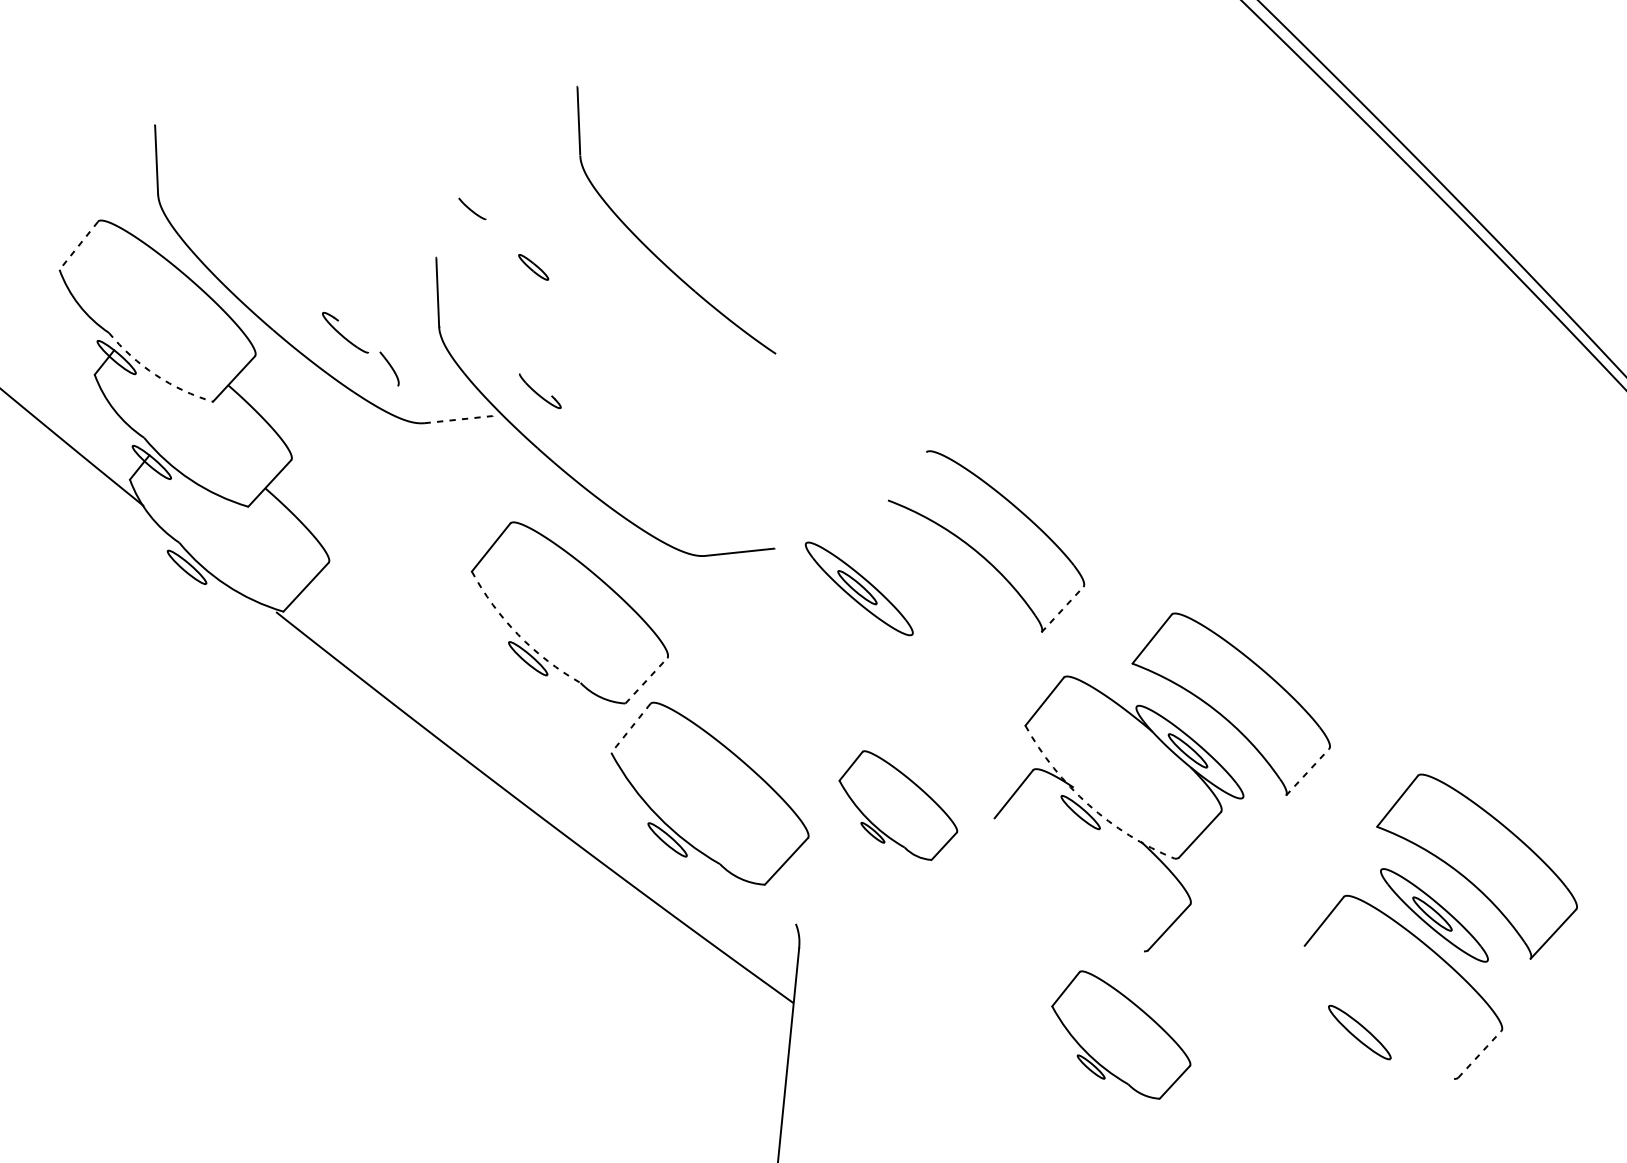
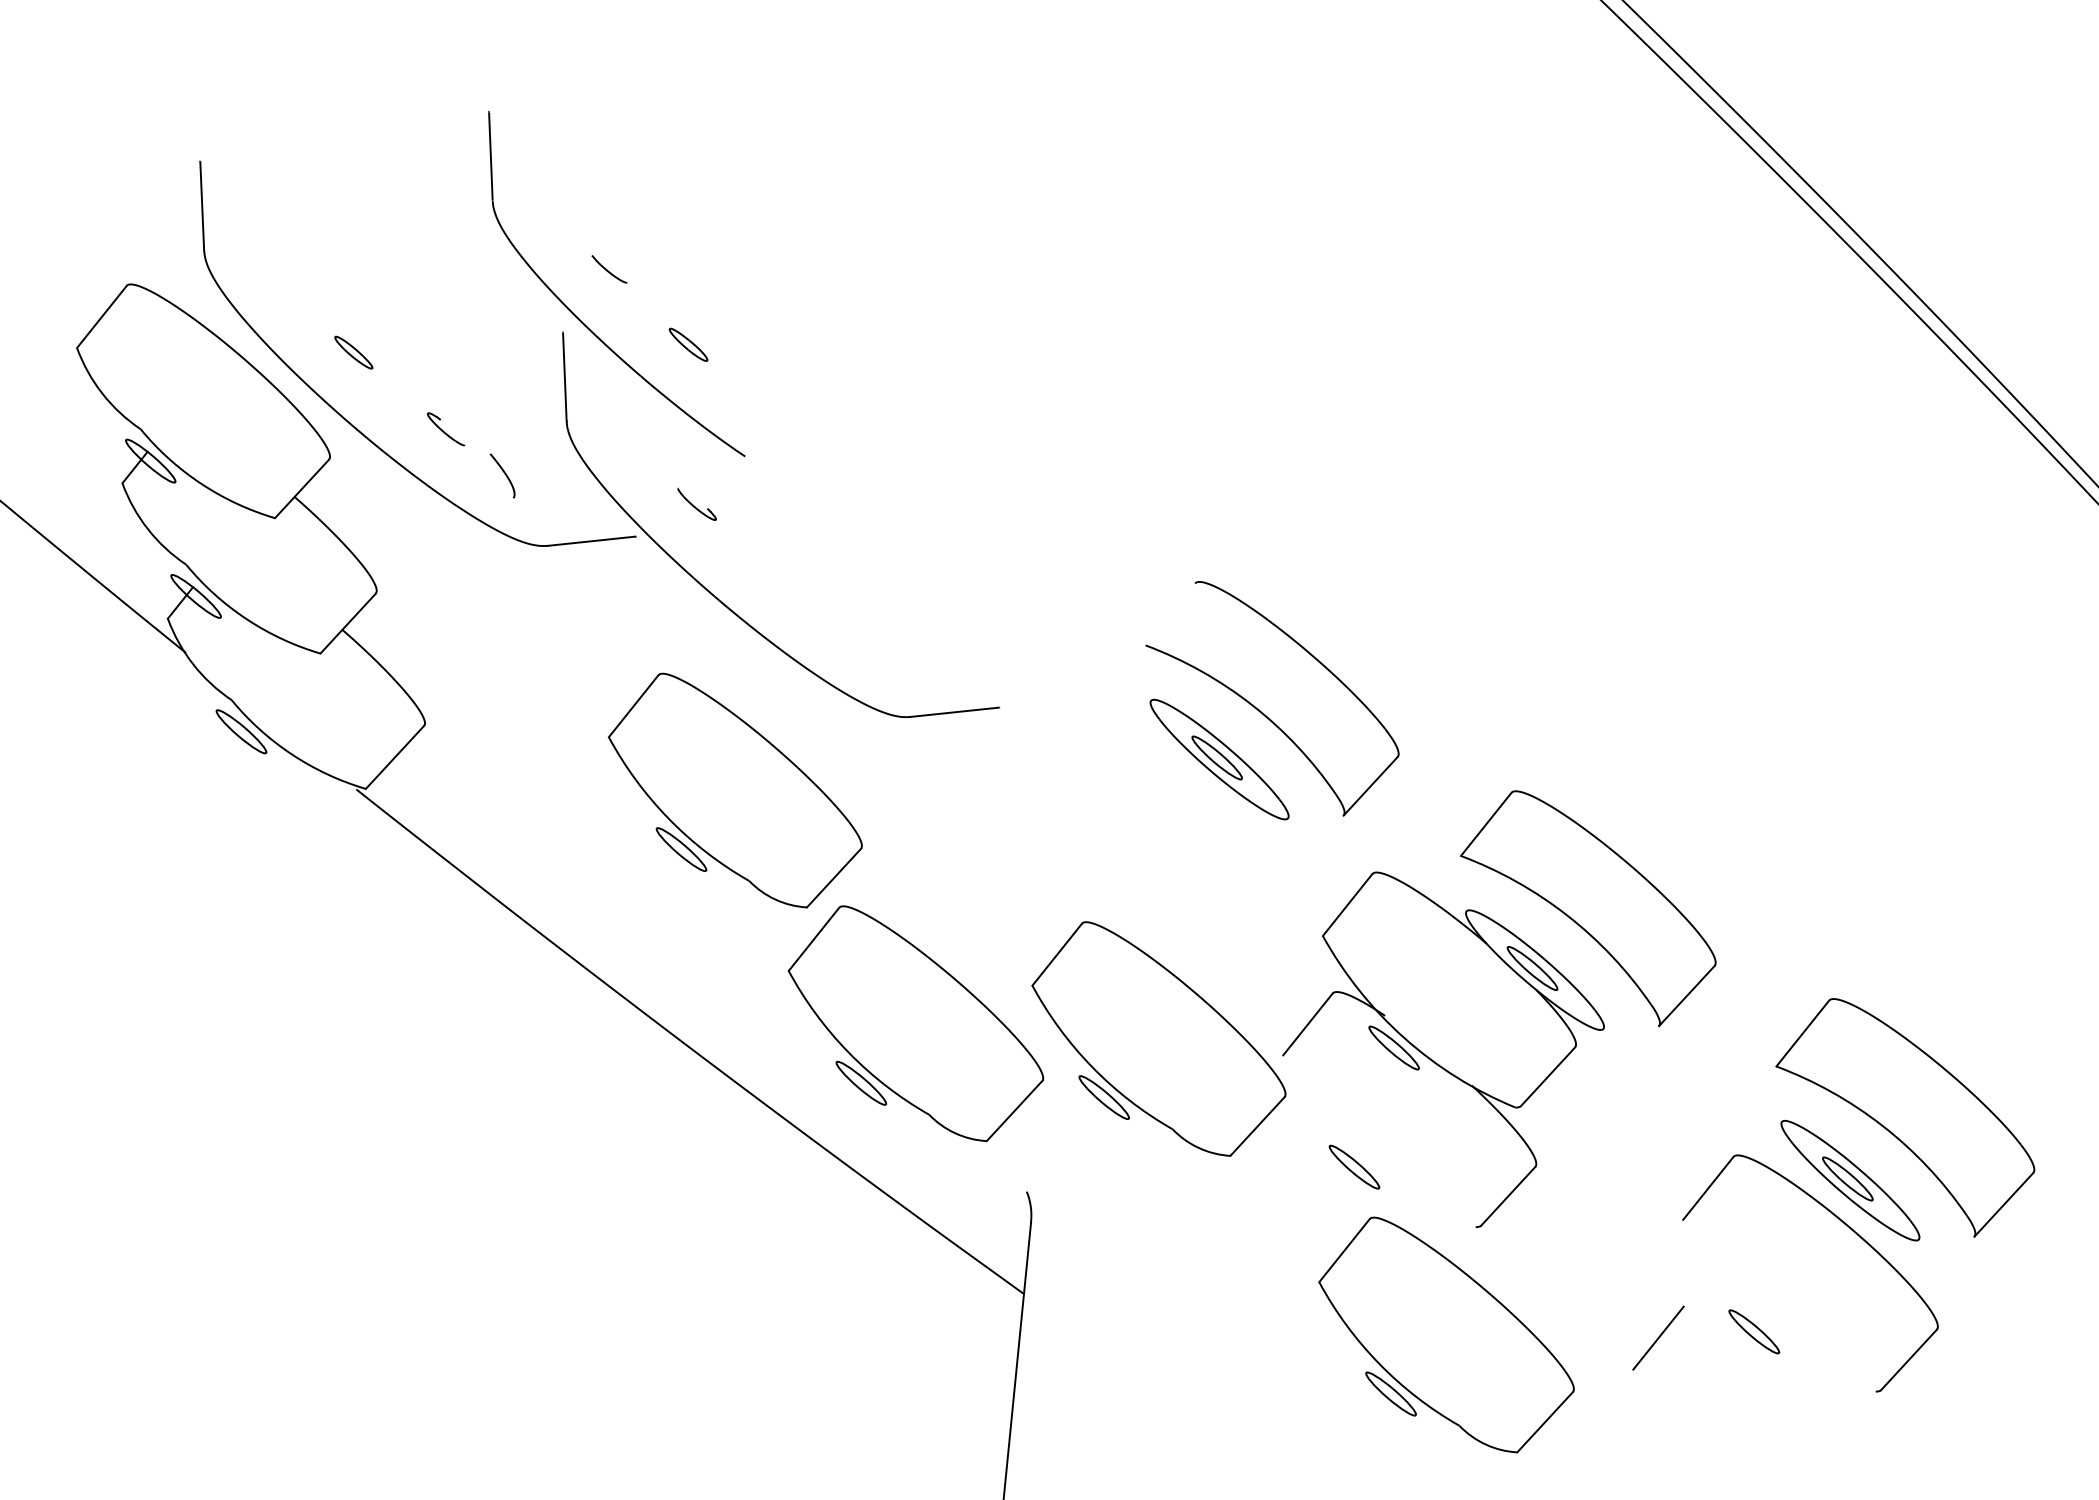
line: (78, 245) -> (101, 316), dashed -> solid
part: (648, 247) -> (580, 319), moved
part: (273, 273) -> (353, 352), added
part: (345, 333) -> (446, 429), size x0.62
arc: (156, 374) -> (201, 483), dashed -> solid
part: (539, 390) -> (696, 503), size x0.71
line: (458, 419) -> (591, 541), dashed -> solid
part: (859, 588) -> (1219, 759), moved
line: (1062, 609) -> (1370, 786), dashed -> solid
arc: (518, 634) -> (668, 818), dashed -> solid
line: (646, 681) -> (833, 878), dashed -> solid
line: (630, 728) -> (813, 939), dashed -> solid
line: (1307, 772) -> (1686, 996), dashed -> solid
part: (898, 805) -> (1158, 1038), size x1.67
arc: (1088, 805) -> (1404, 1038), dashed -> solid
part: (1049, 904) -> (1354, 1166), added
part: (1360, 1032) -> (1754, 1331), size x0.62
part: (1121, 1034) -> (1446, 1334), size x1.43
line: (1285, 1036) -> (1658, 1337), added
line: (1480, 1054) -> (1909, 1359), dashed -> solid

